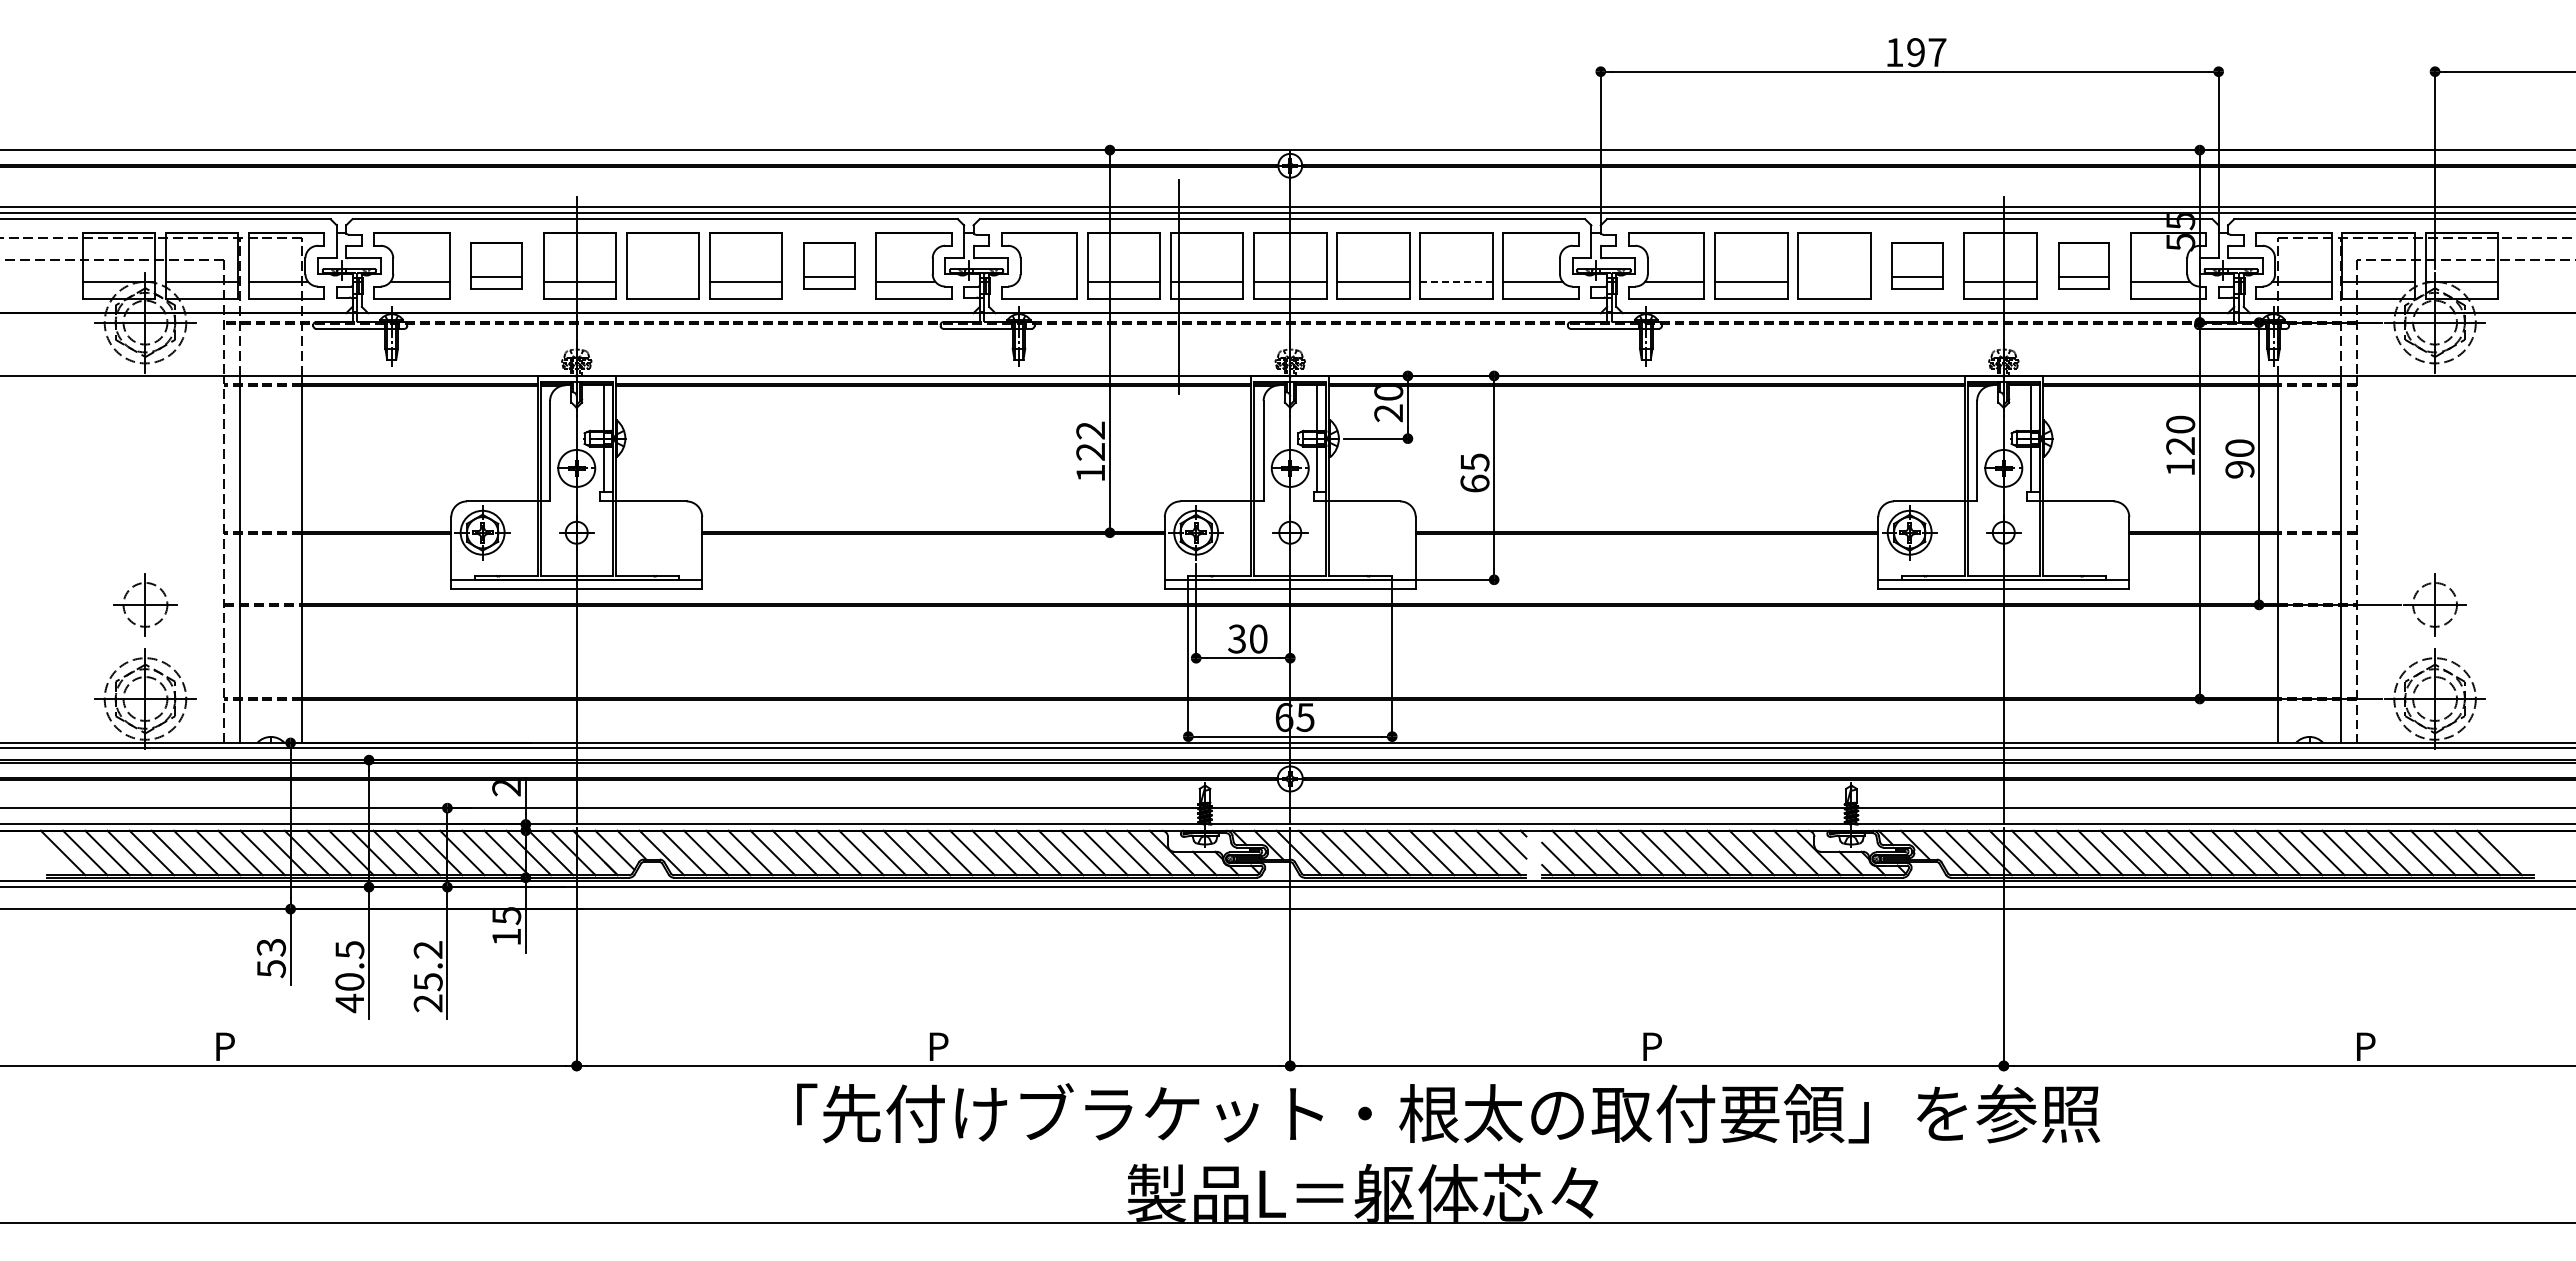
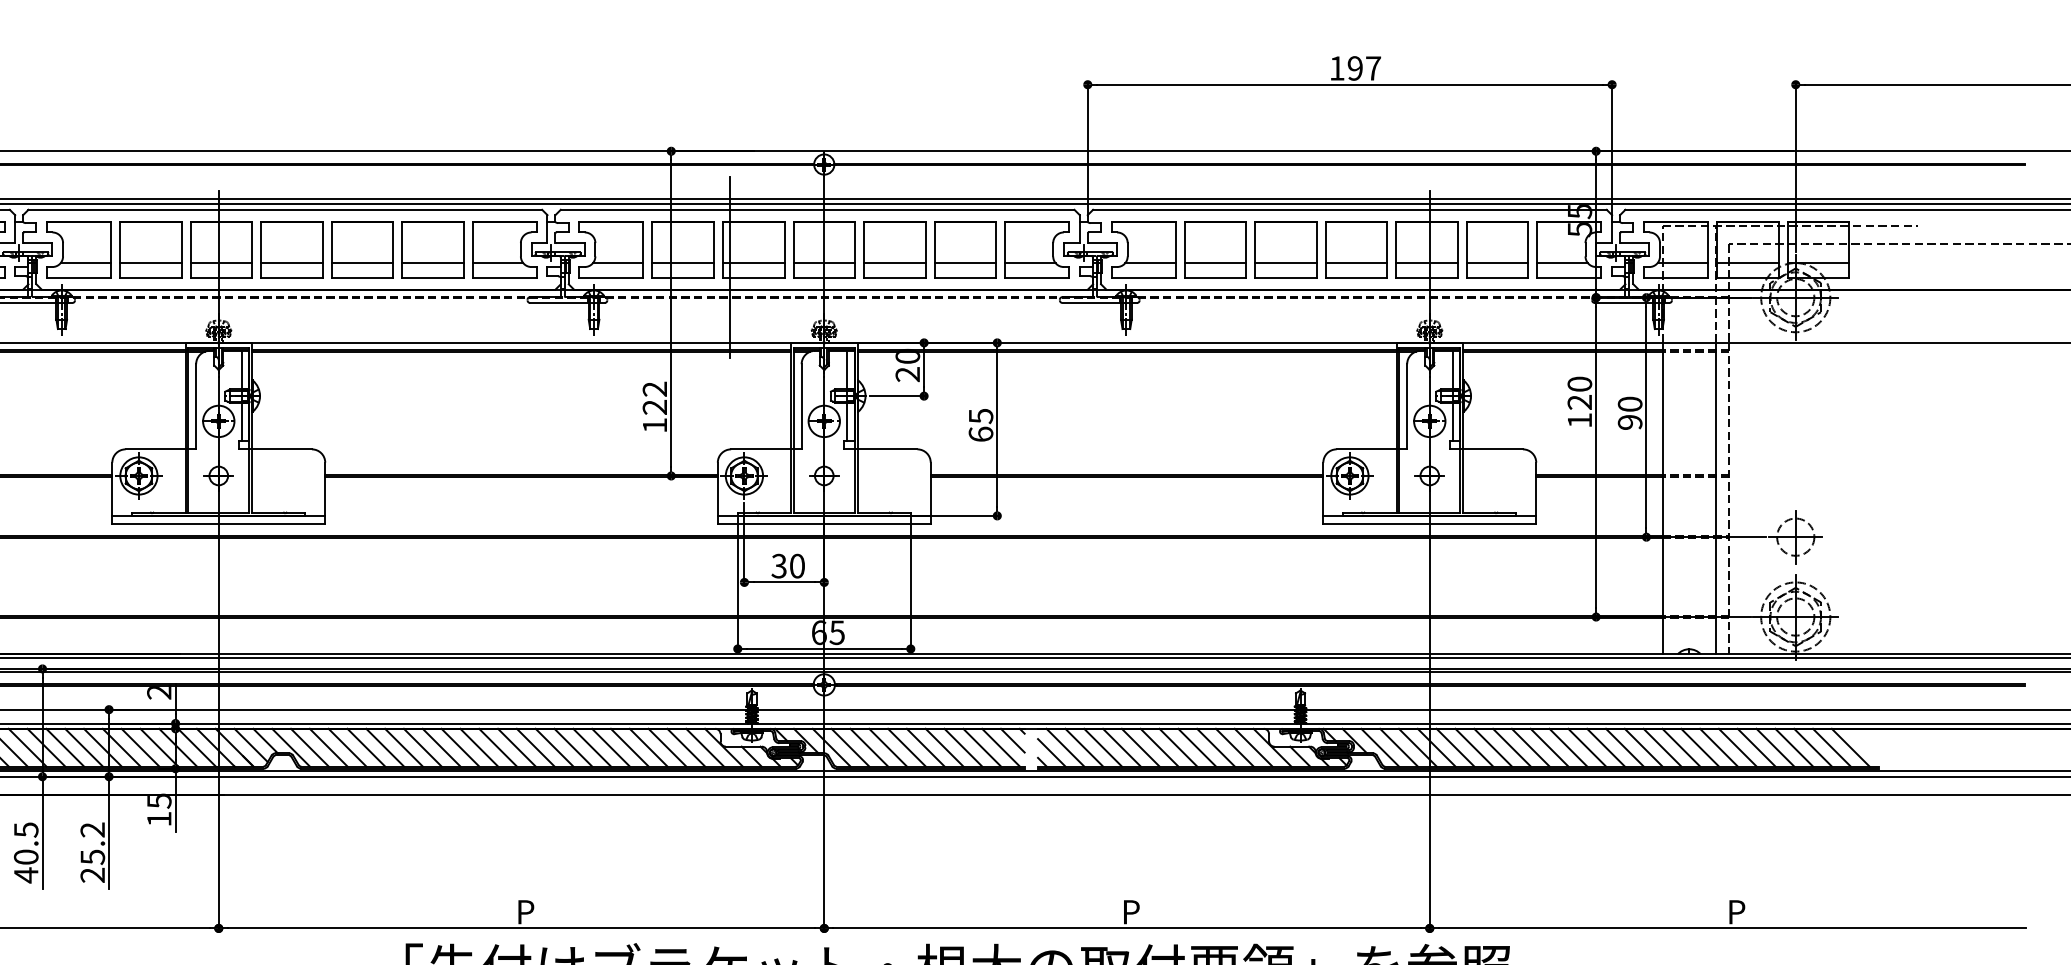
part: (496, 265) -> (150, 249), size x1.43
part: (828, 265) -> (432, 249), size x1.43
part: (1917, 265) -> (1356, 249), size x1.43
part: (2083, 265) -> (1497, 249), size x1.43
line: (662, 281) -> (291, 262), added
line: (1047, 281) -> (618, 262), added
line: (1457, 281) -> (966, 262), dashed -> solid
line: (1834, 281) -> (1286, 262), added

